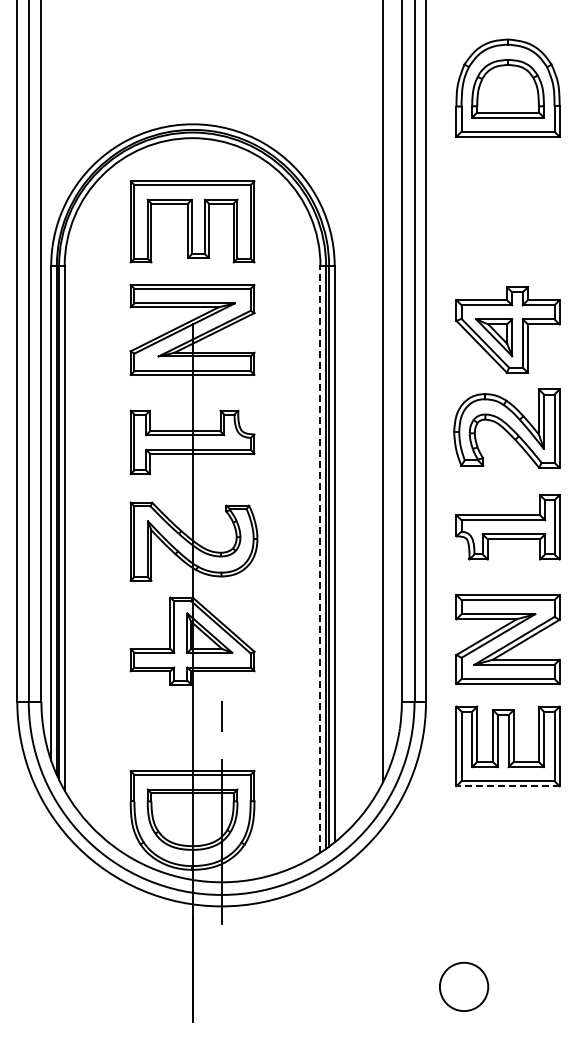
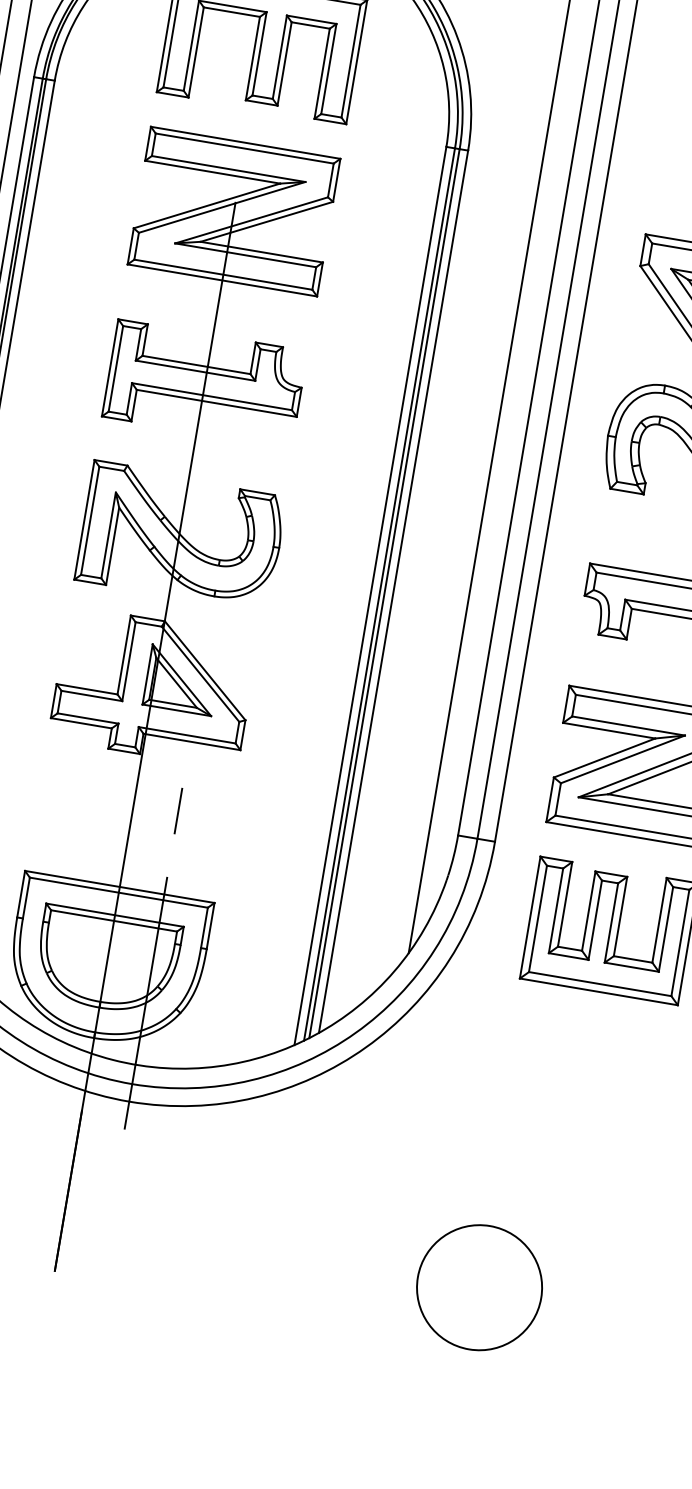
line: (320, 558) -> (370, 594), dashed -> solid
line: (508, 786) -> (599, 992), dashed -> solid
circle: (463, 986) -> (478, 1286), size x1.67

